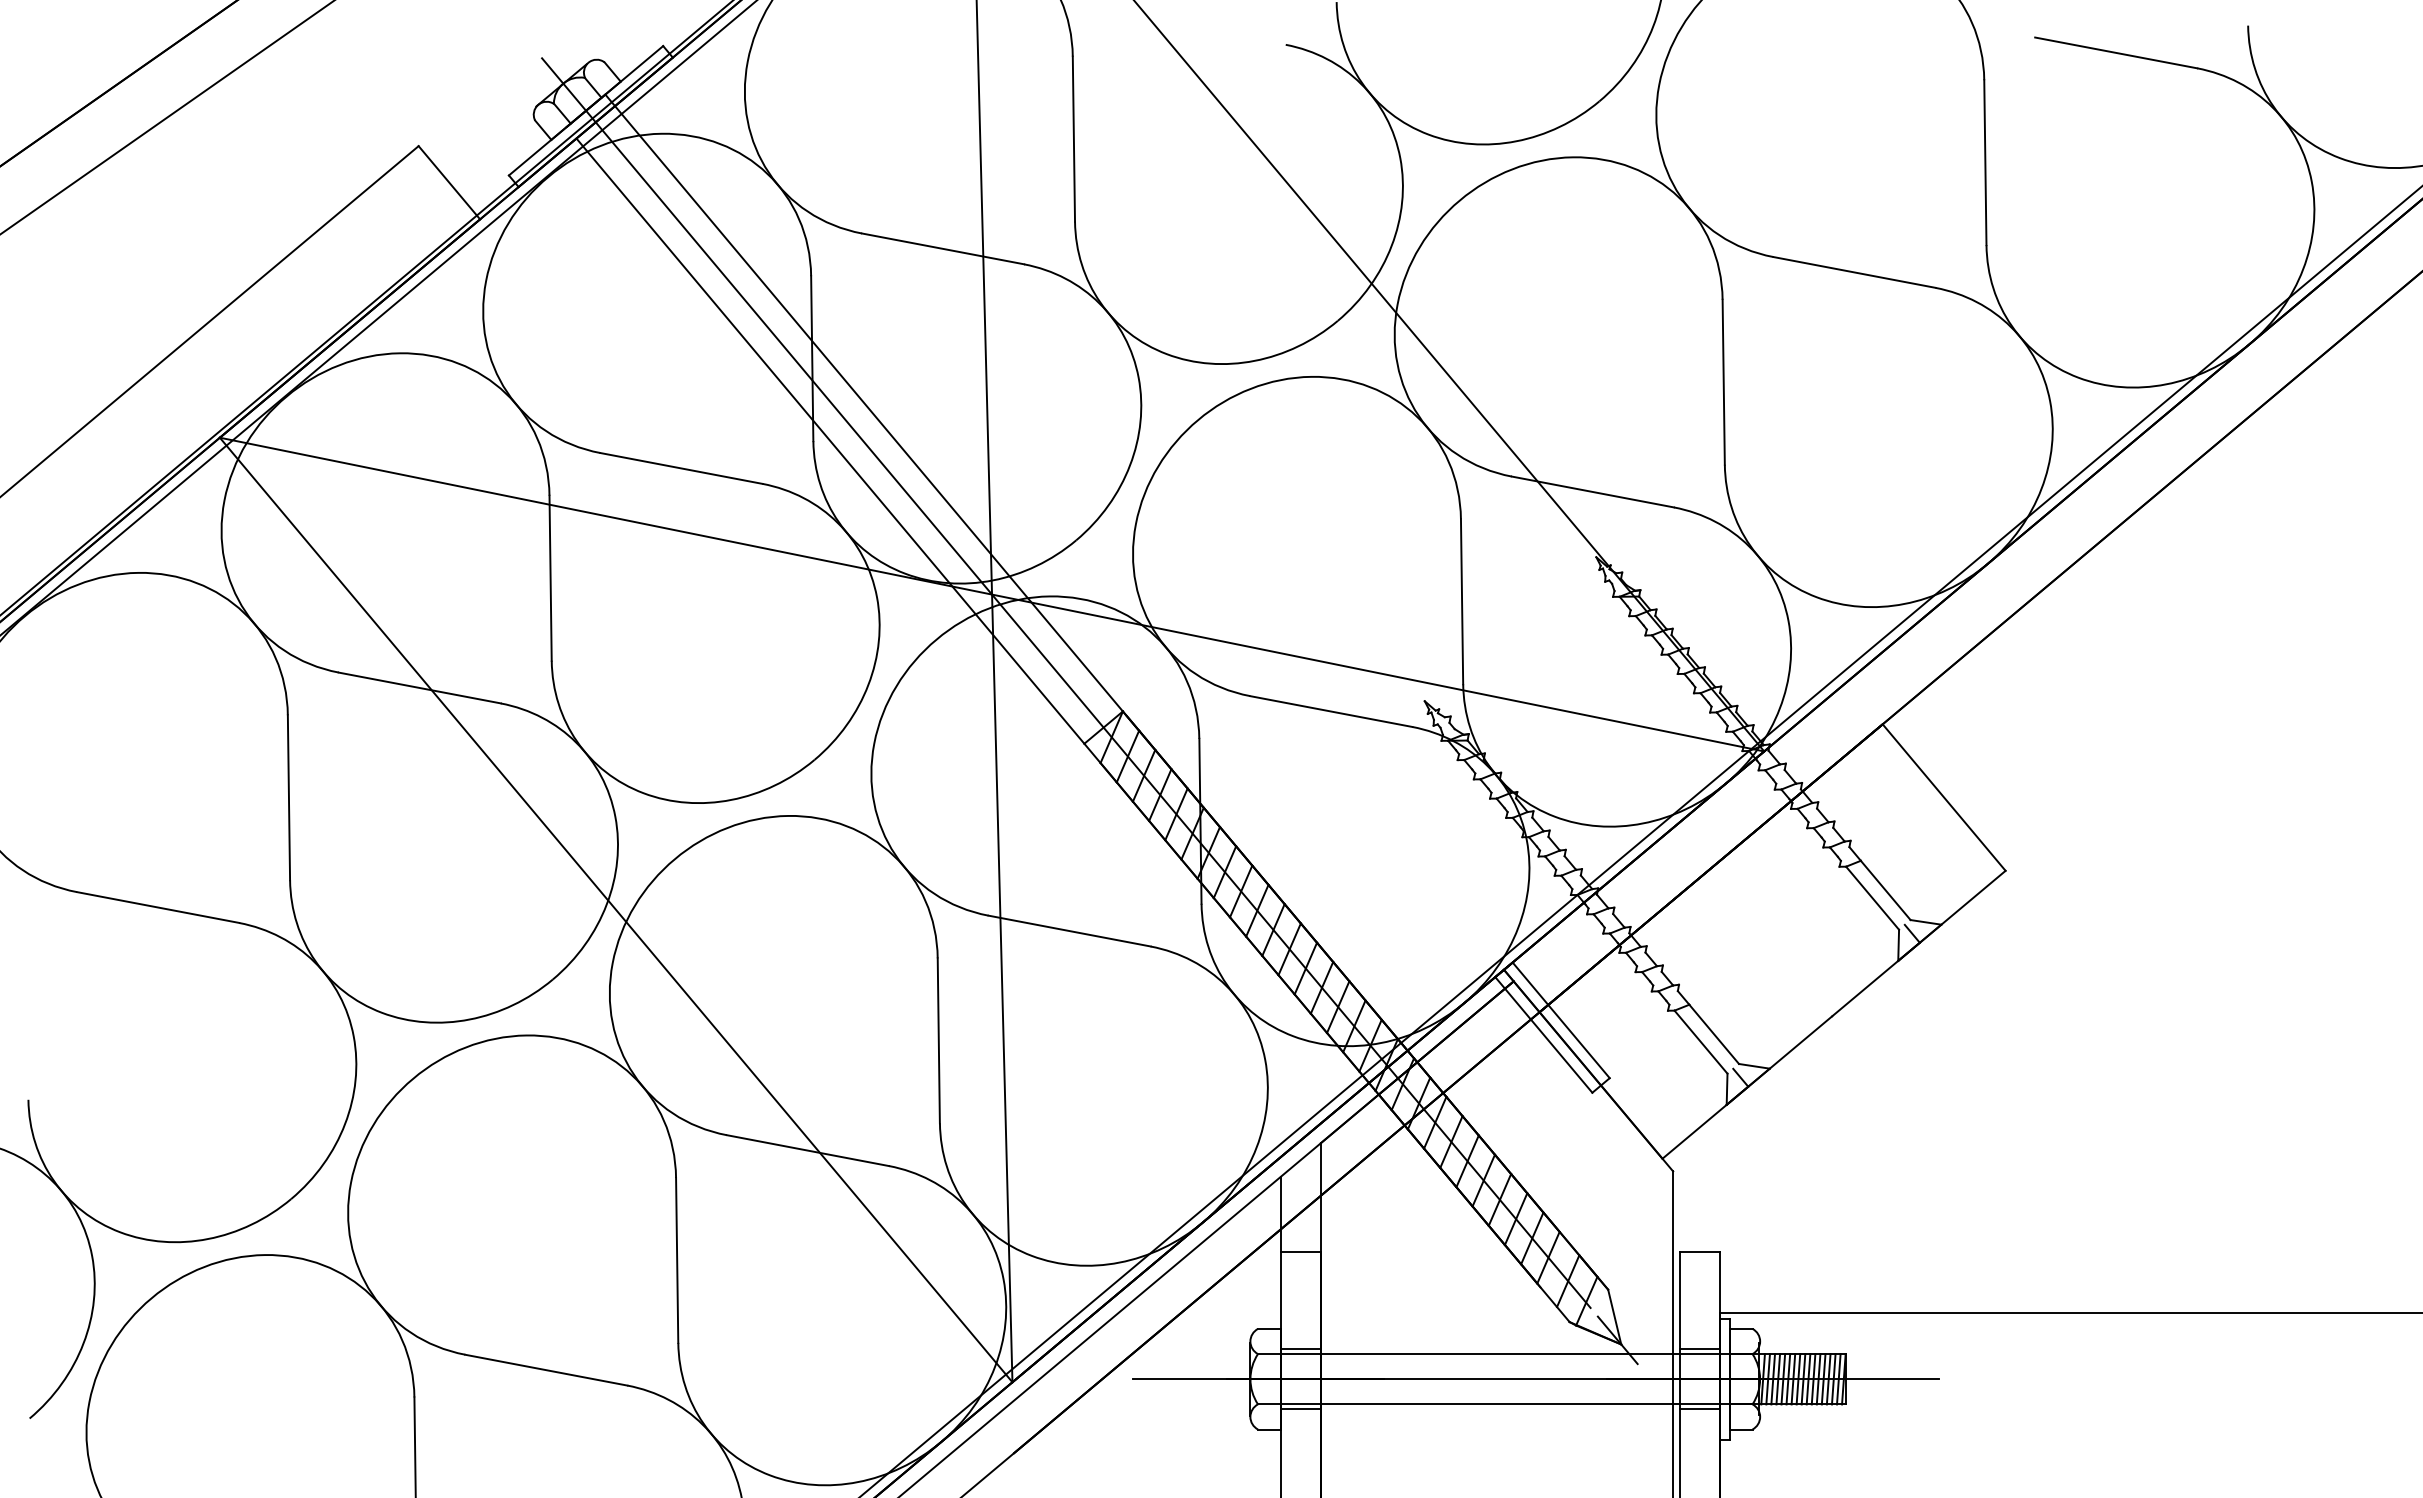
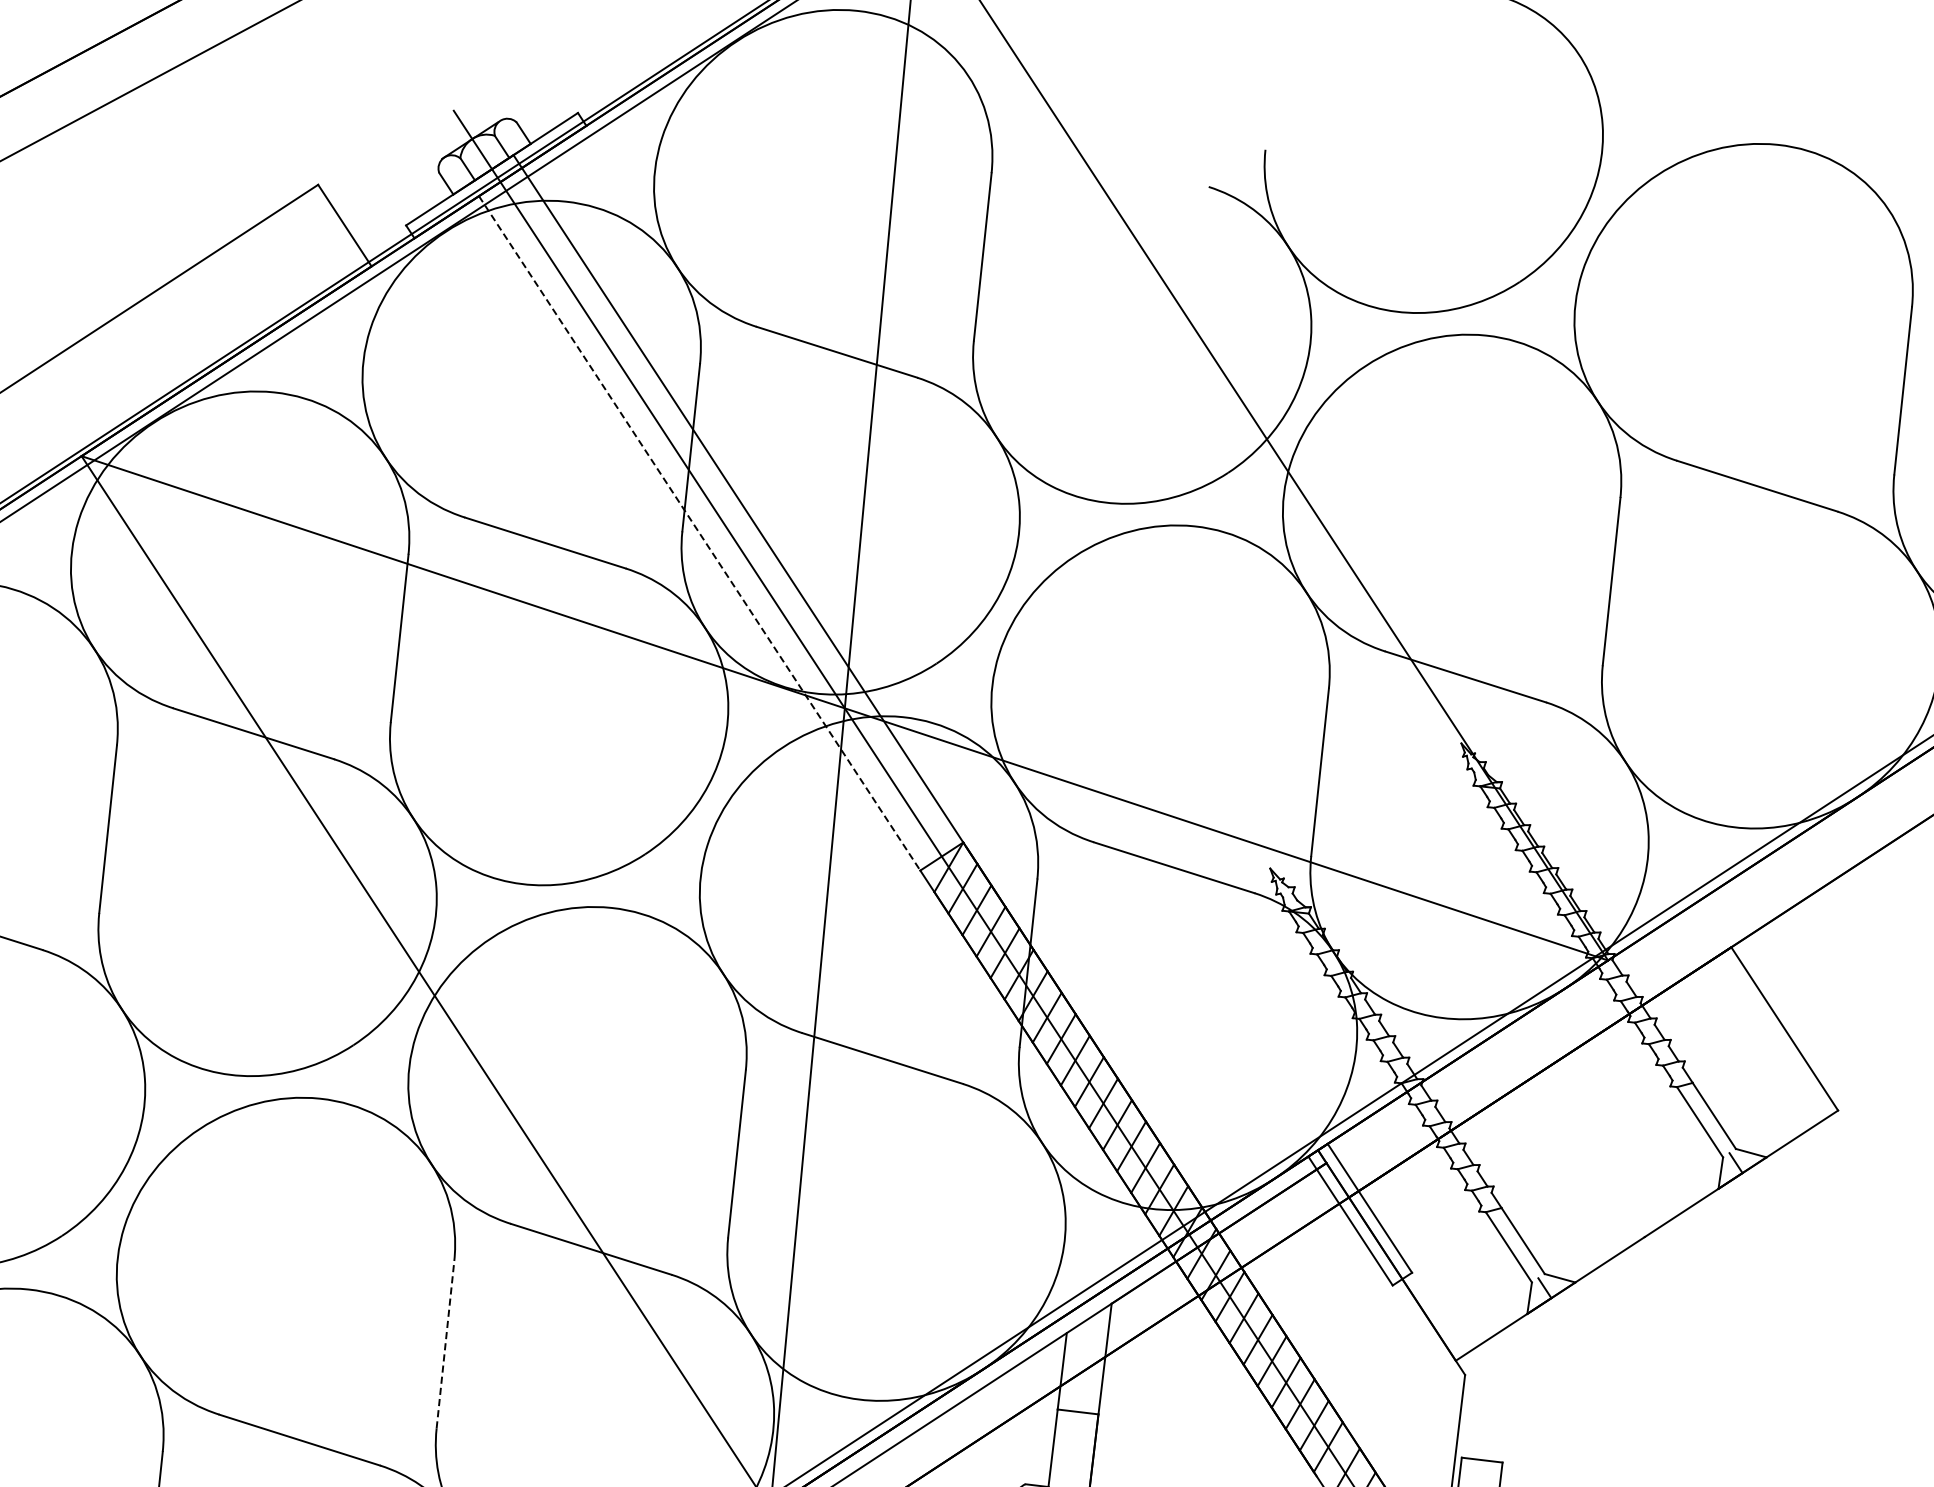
line: (830, 441) -> (699, 533), solid -> dashed
line: (677, 1259) -> (445, 1343), solid -> dashed

